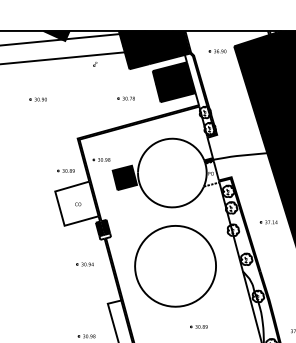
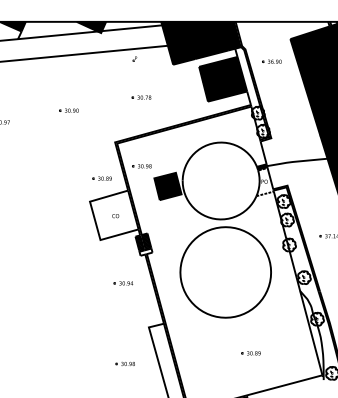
part: (217, 51) -> (271, 61), moved
part: (126, 98) -> (141, 97), moved
part: (37, 99) -> (68, 110), moved
part: (175, 266) -> (225, 272), moved

